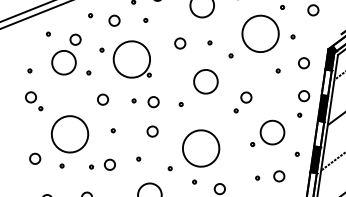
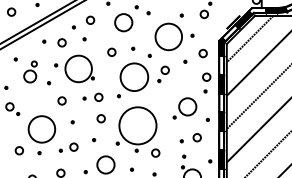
part: (65, 53) -> (30, 71), size x0.7
circle: (206, 80) -> (134, 76), size x1.6
part: (243, 102) -> (163, 74), moved
circle: (200, 147) -> (137, 125), size x1.4

